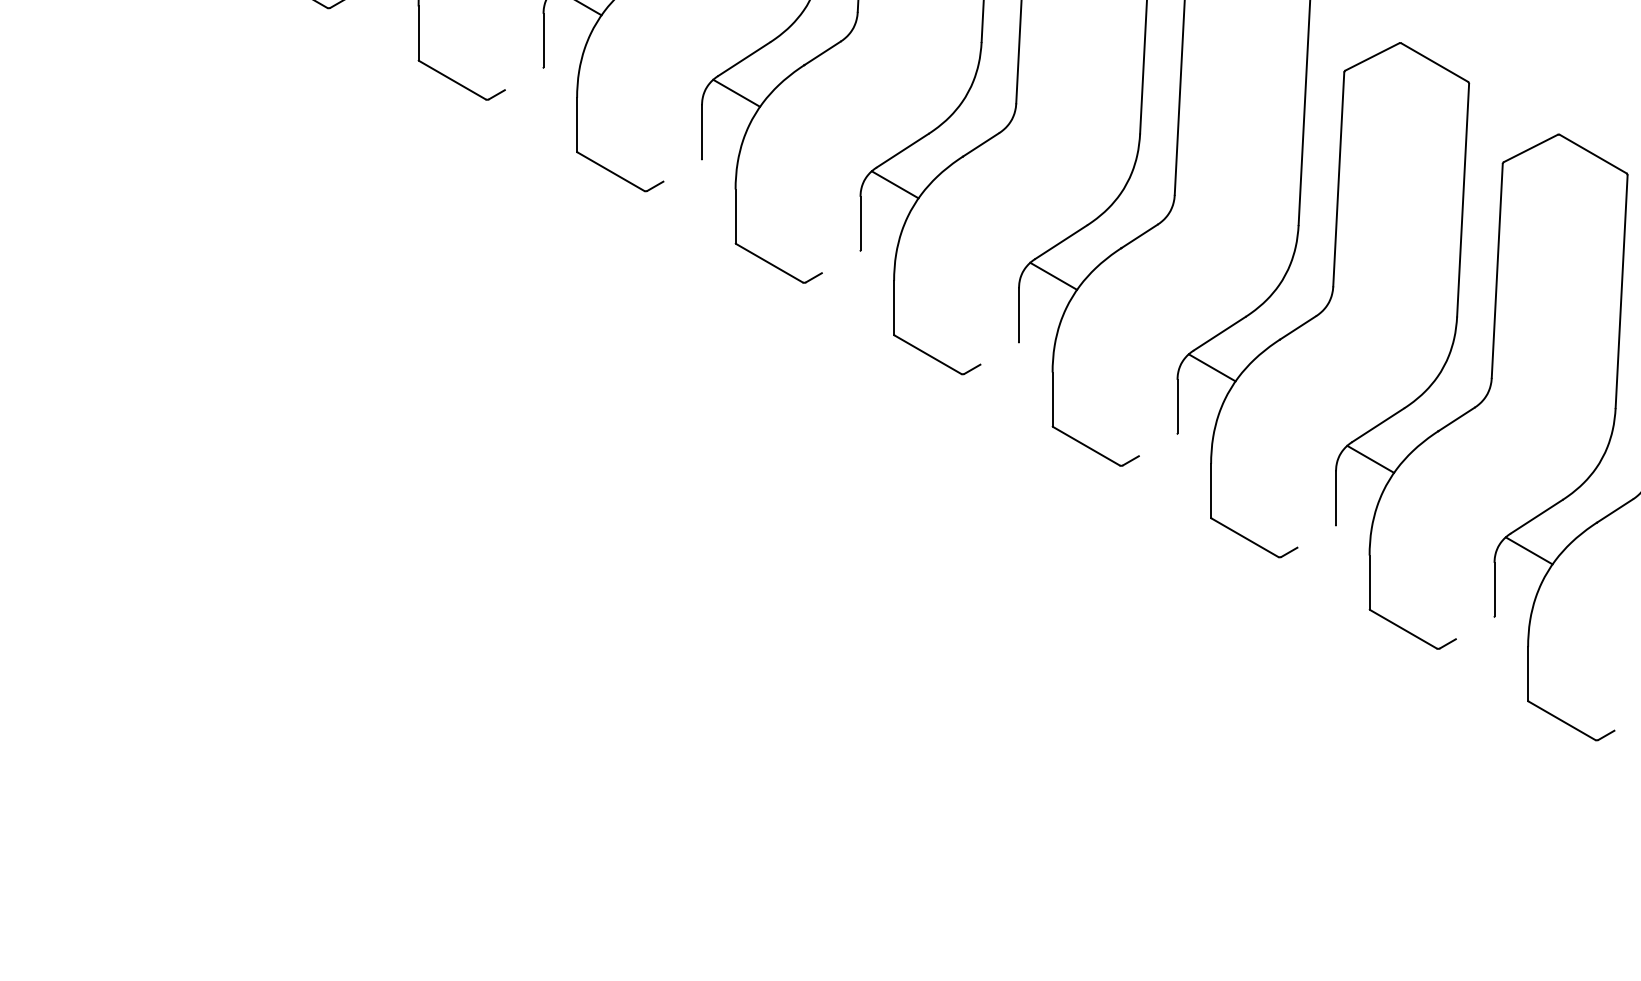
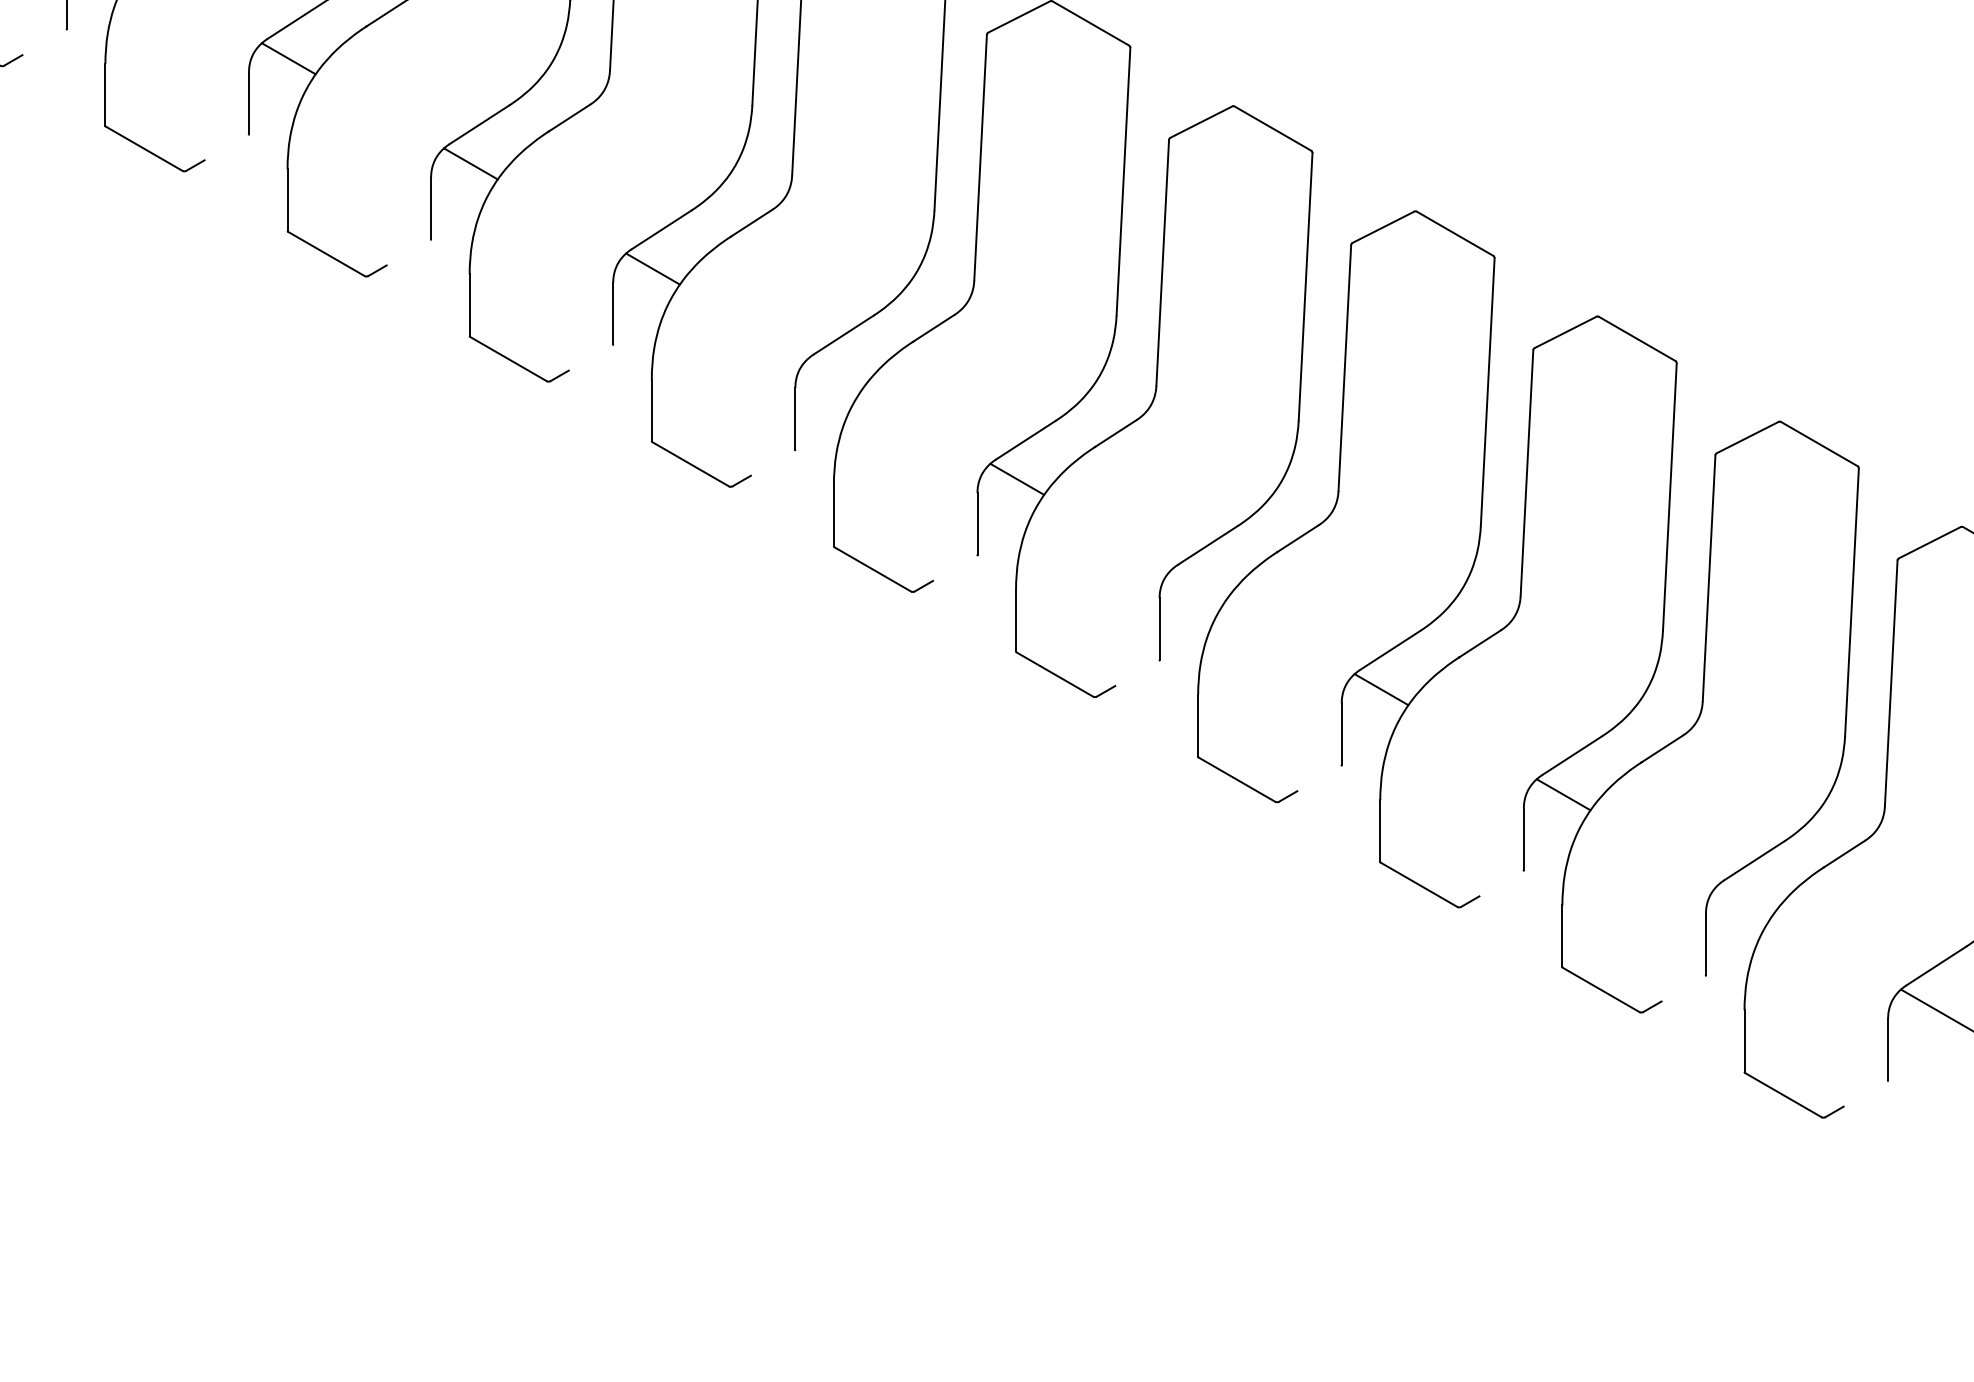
line: (736, 92) -> (835, 373), removed
line: (1053, 276) -> (1199, 584), removed
line: (1528, 550) -> (1745, 899), removed

